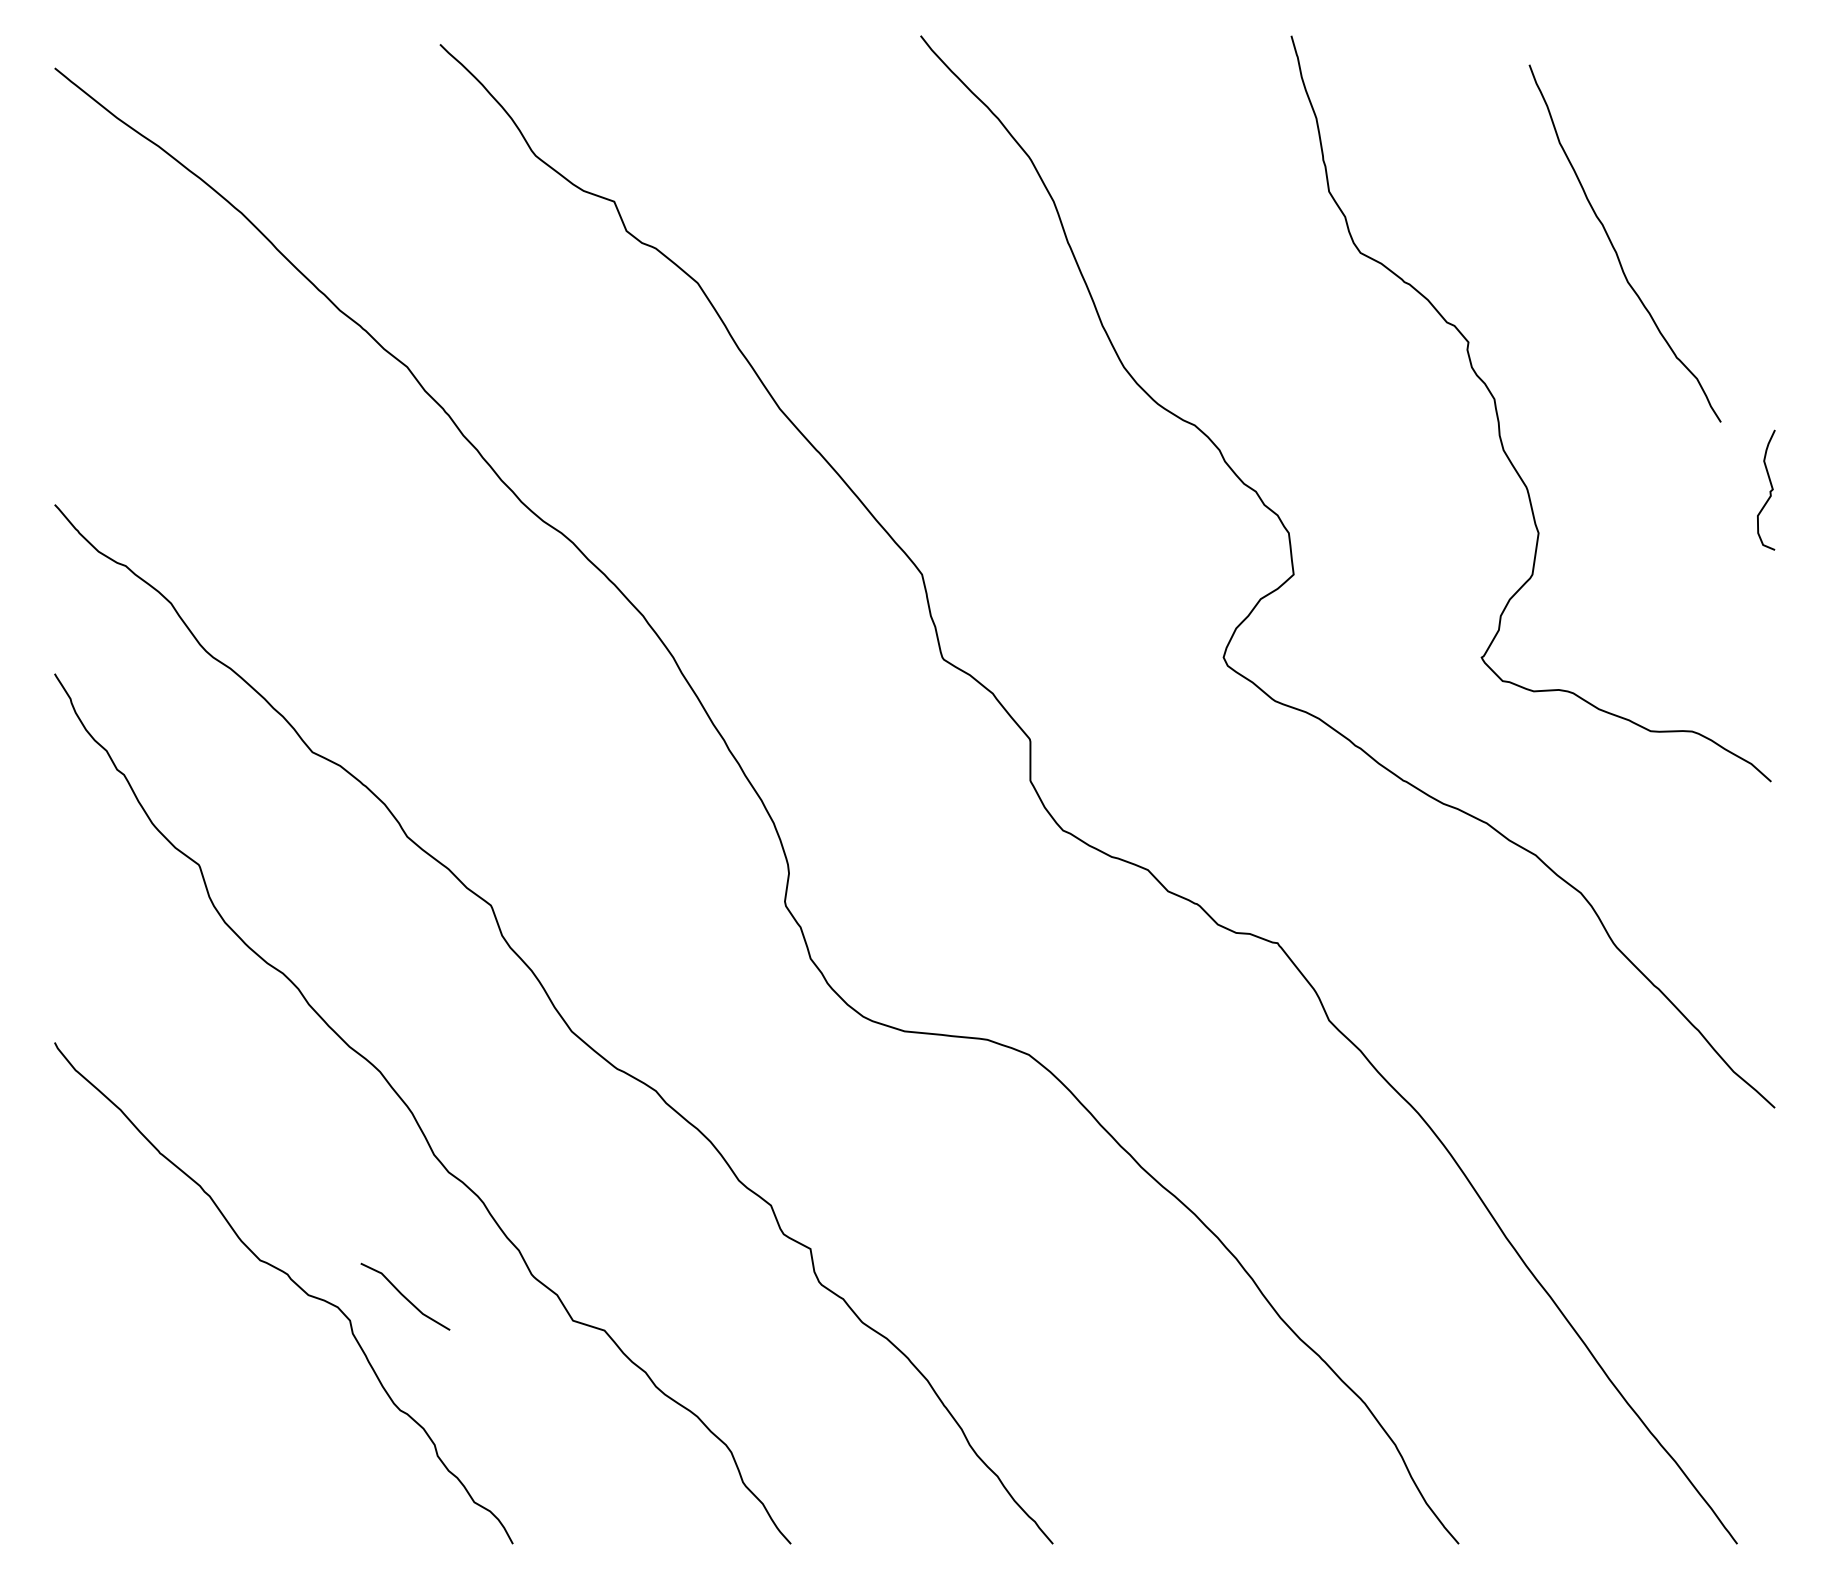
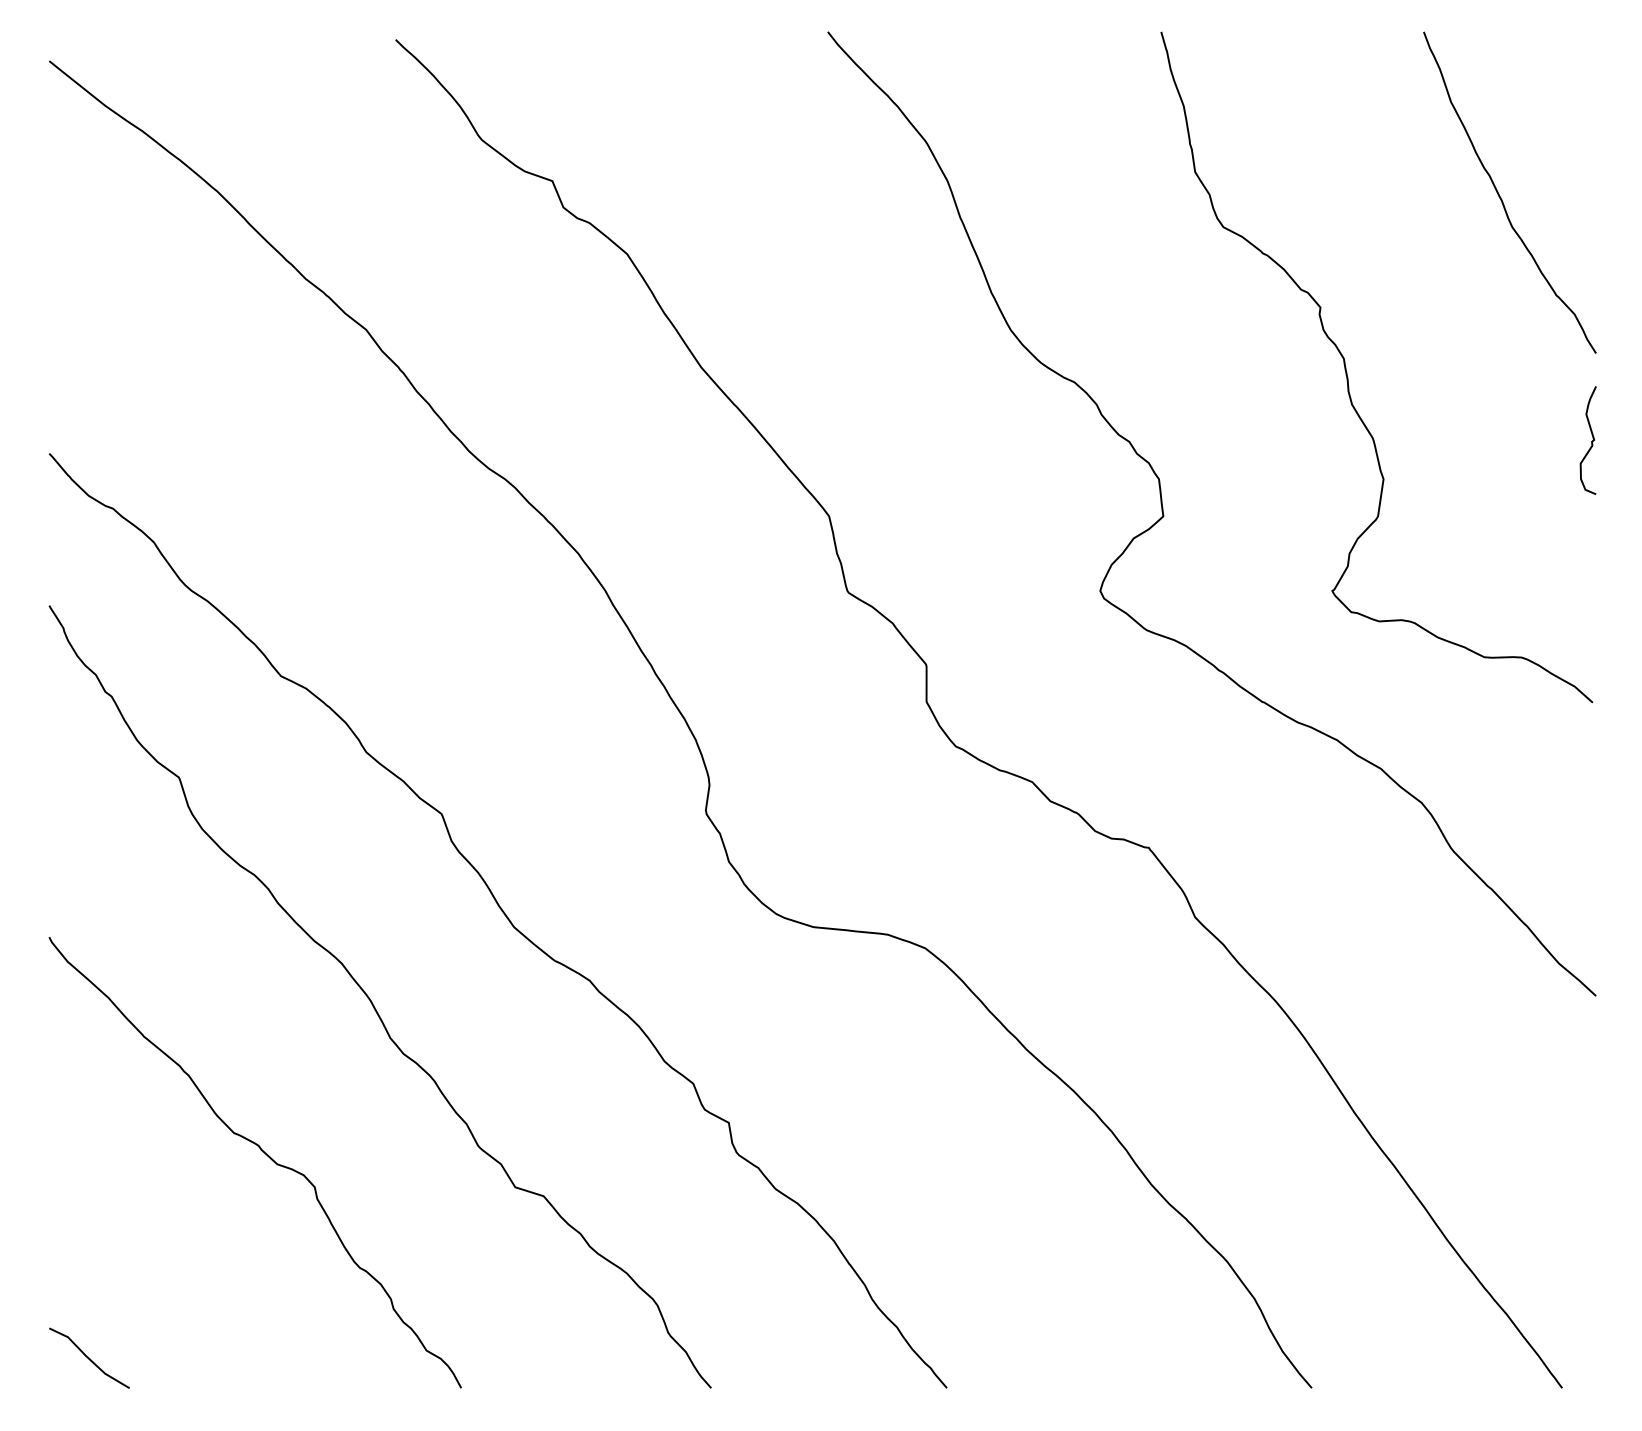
curve: (1616, 250) -> (1502, 198), moved
curve: (405, 1296) -> (89, 1357), moved

